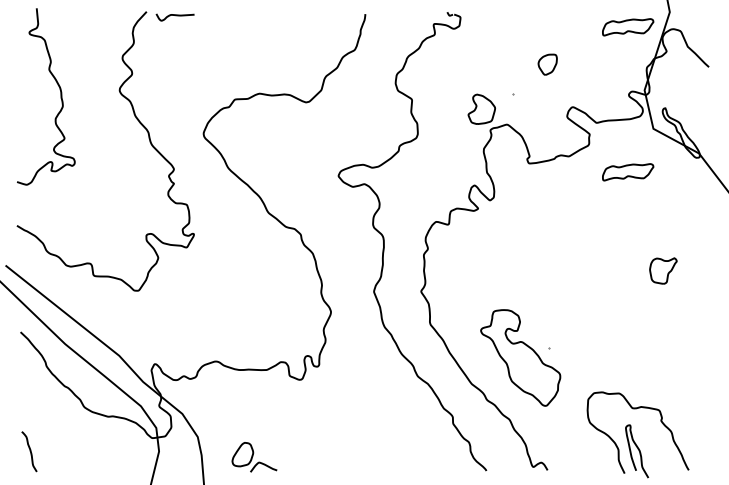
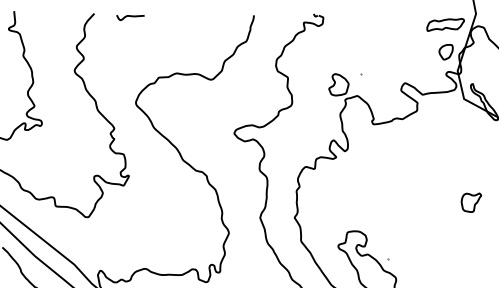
curve: (175, 16) -> (130, 17), moved
part: (547, 64) -> (445, 52), moved
part: (628, 172) -> (445, 130), removed

